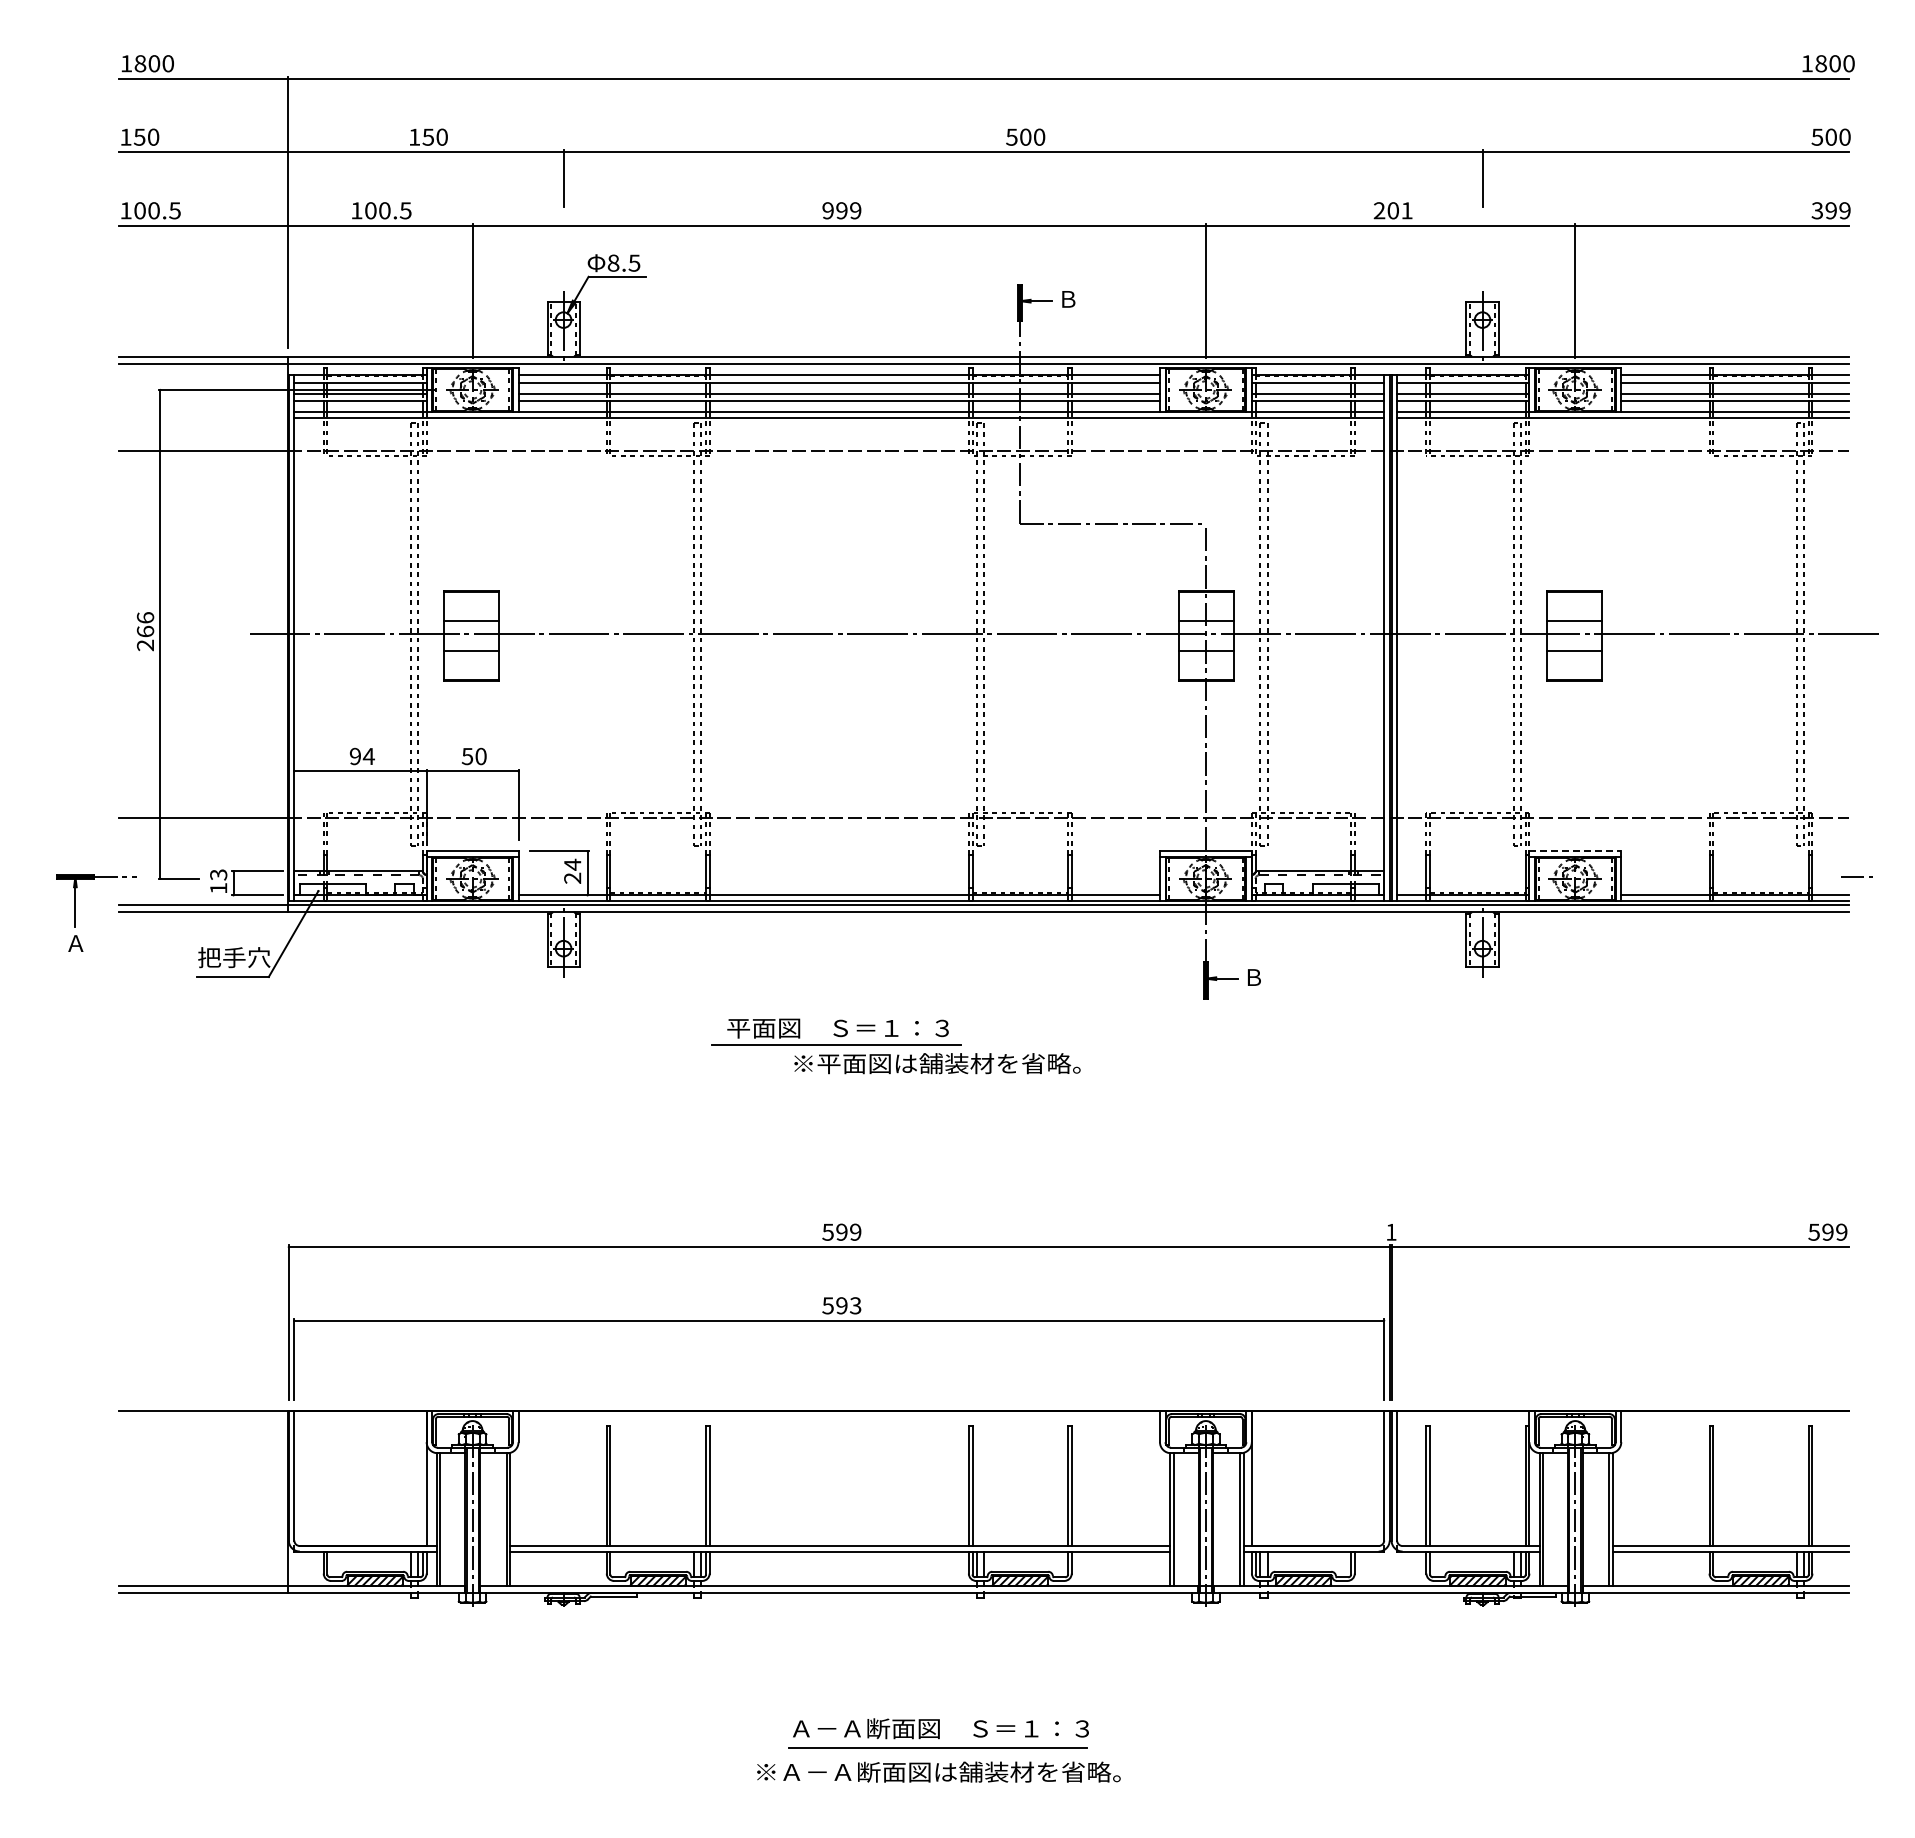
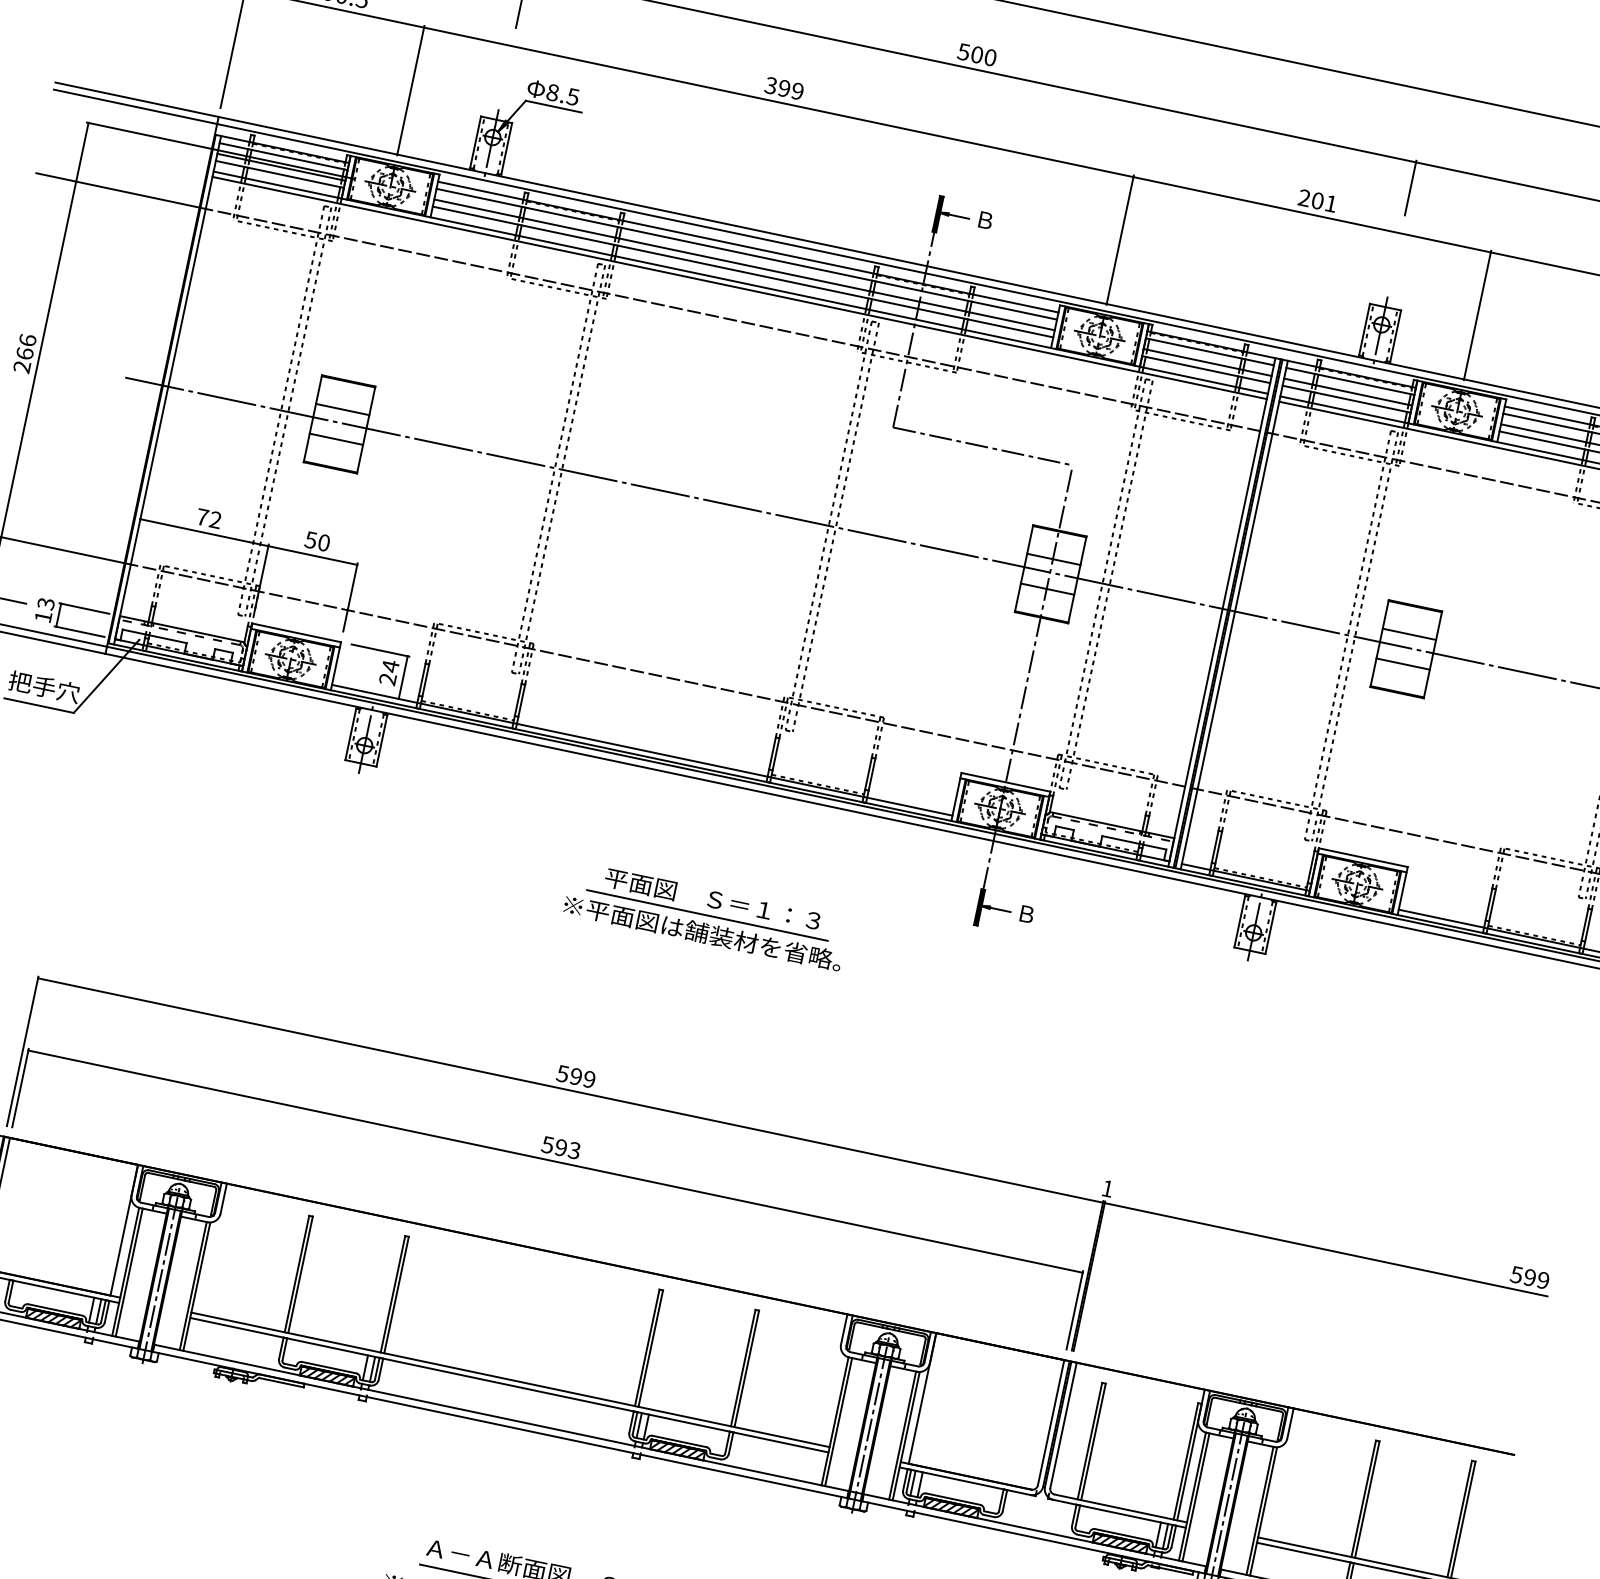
text: (827, 210) -> (770, 85), 999 -> 399
text: (361, 756) -> (208, 518), 94 -> 72
line: (1575, 851) -> (1363, 857), dashed -> solid
part: (836, 1031) -> (710, 902), moved

